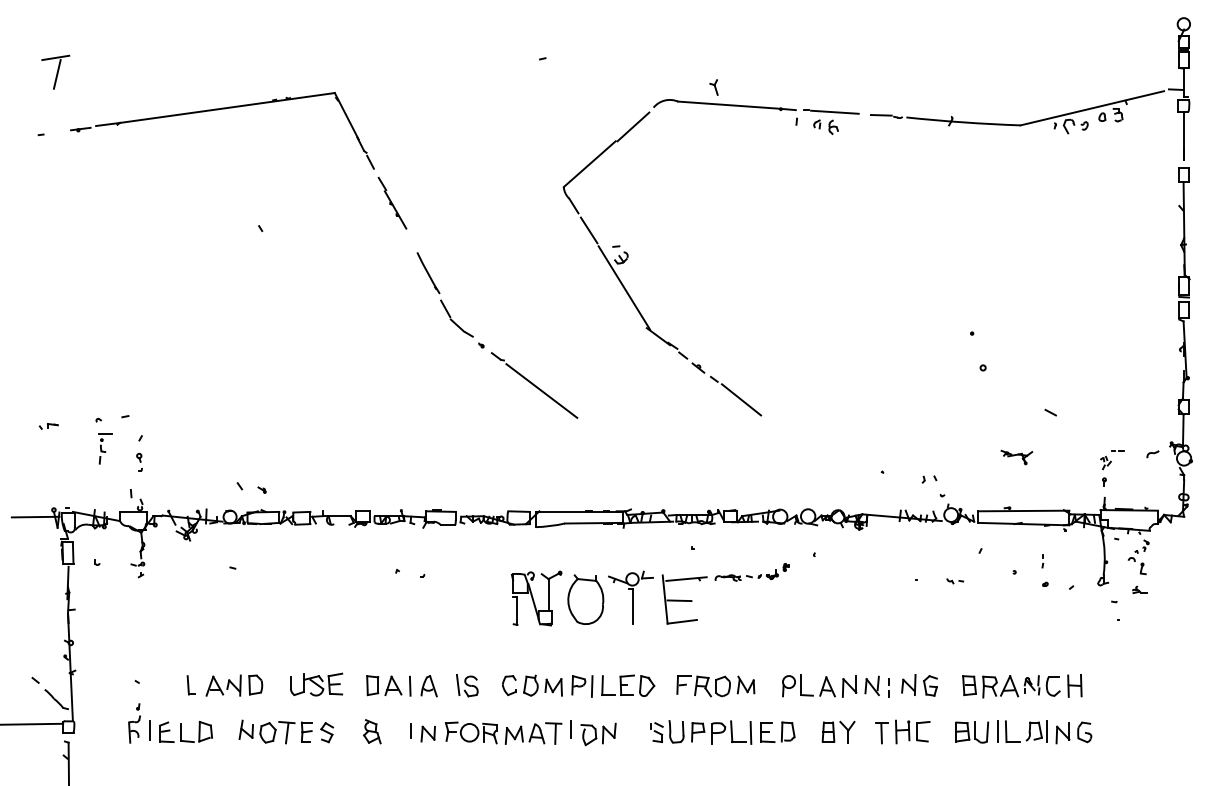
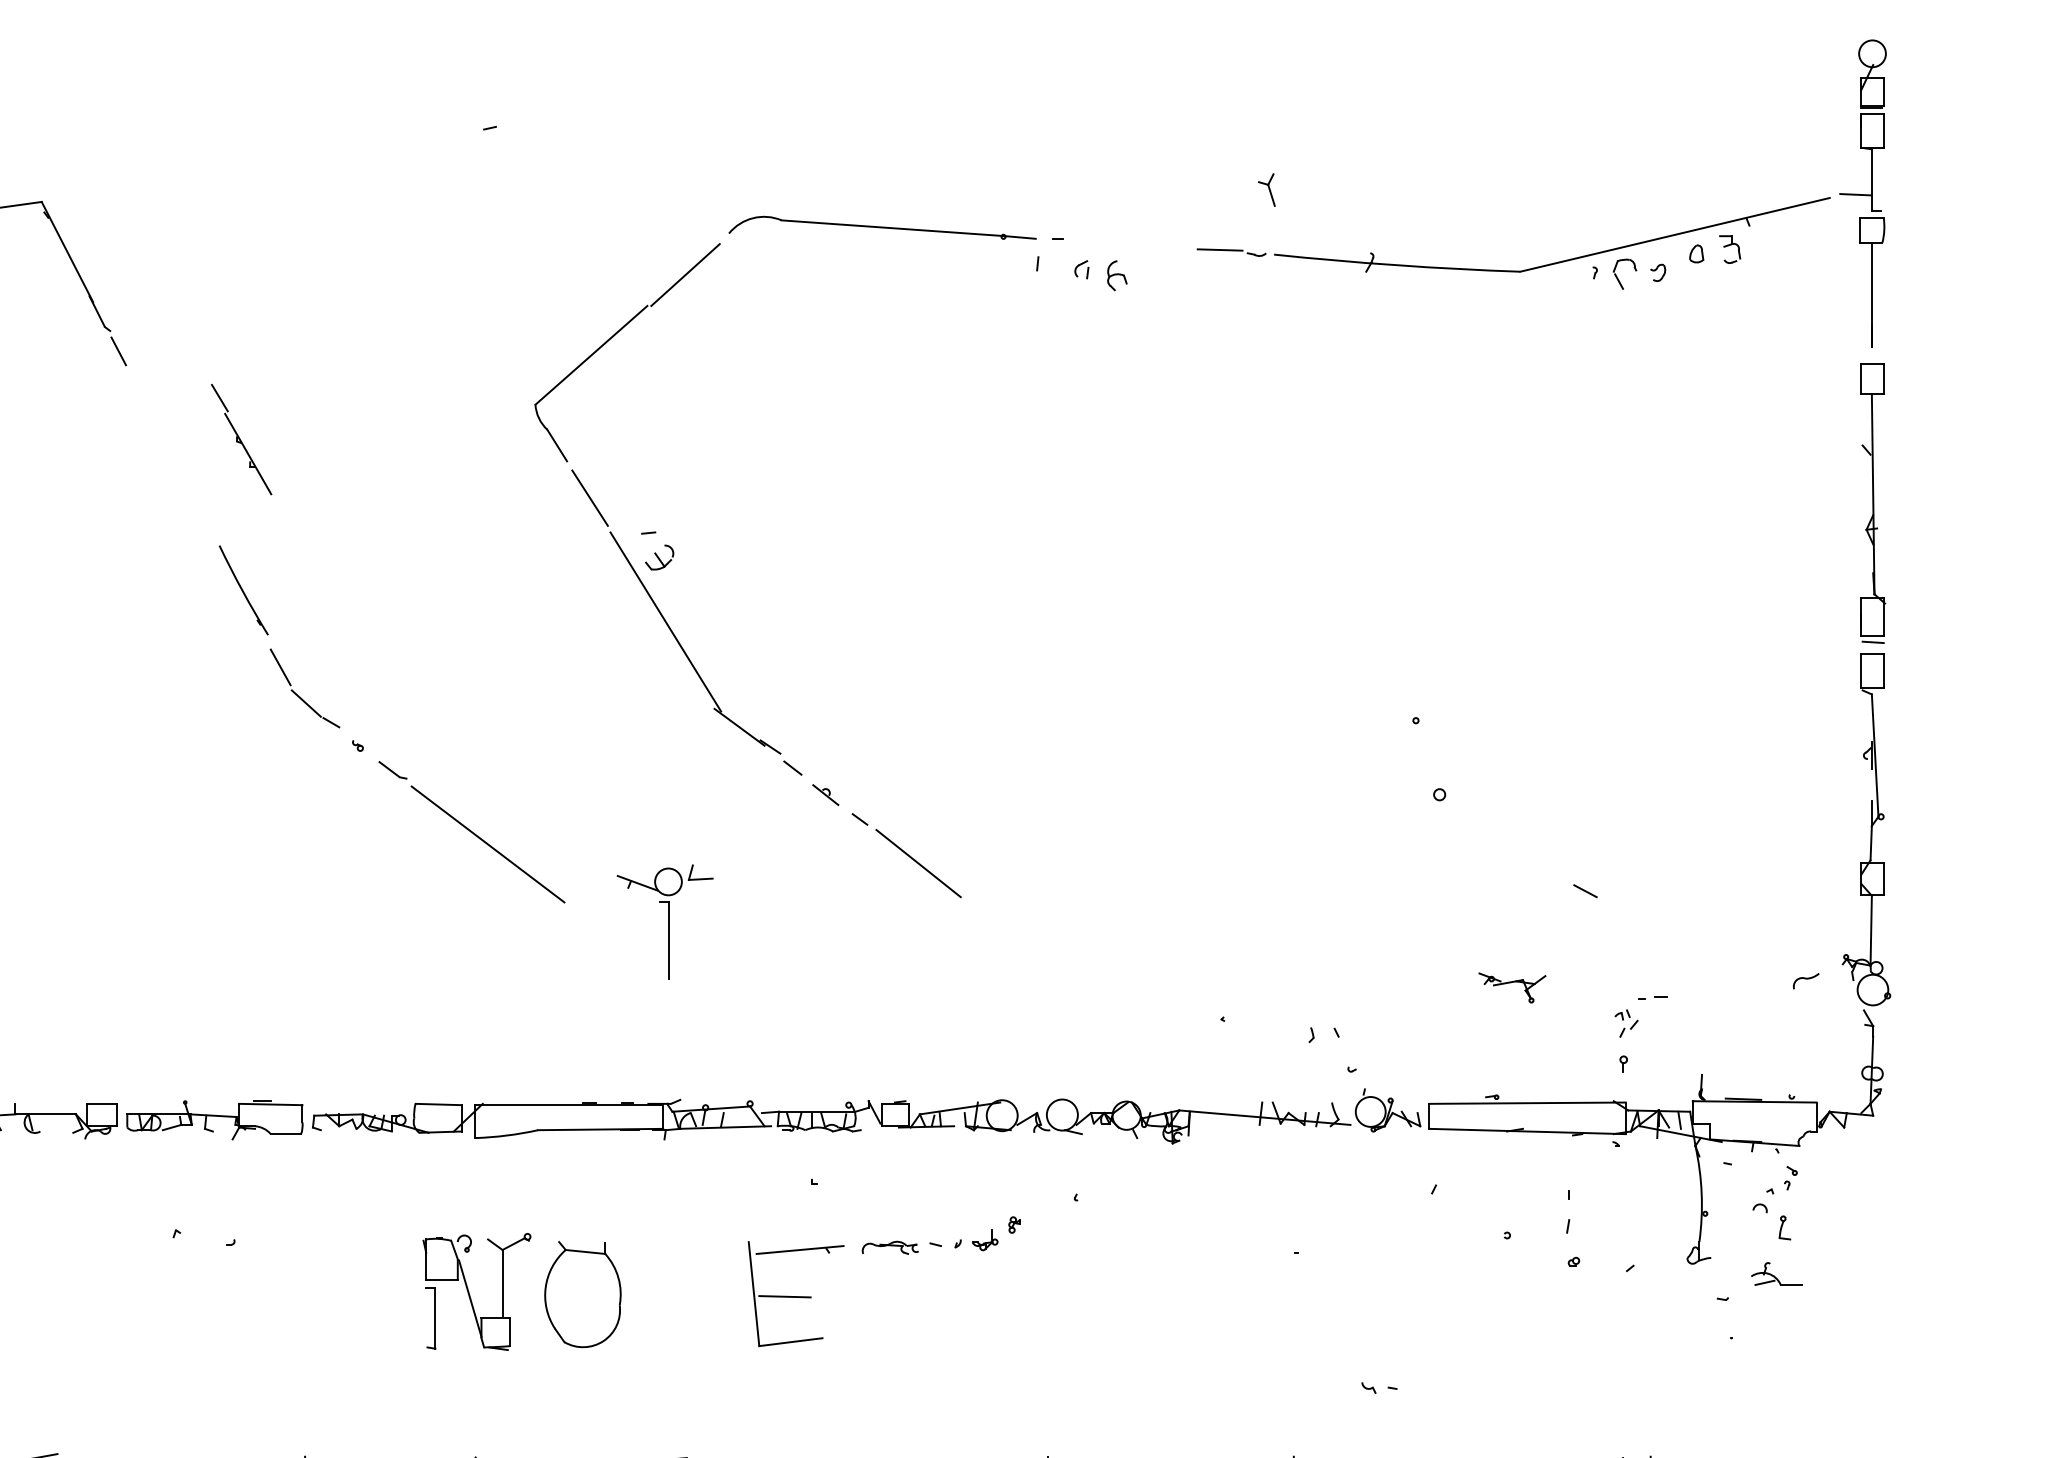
part: (713, 87) -> (1265, 190), moved
line: (834, 111) -> (1119, 241), removed
part: (392, 203) -> (241, 440), moved
part: (1112, 468) -> (1640, 1035), moved
part: (1042, 561) -> (1567, 1212), size x1.6
part: (955, 581) -> (1380, 1388), moved
part: (1139, 589) -> (1776, 1272), size x1.6
part: (630, 597) -> (664, 920), moved

